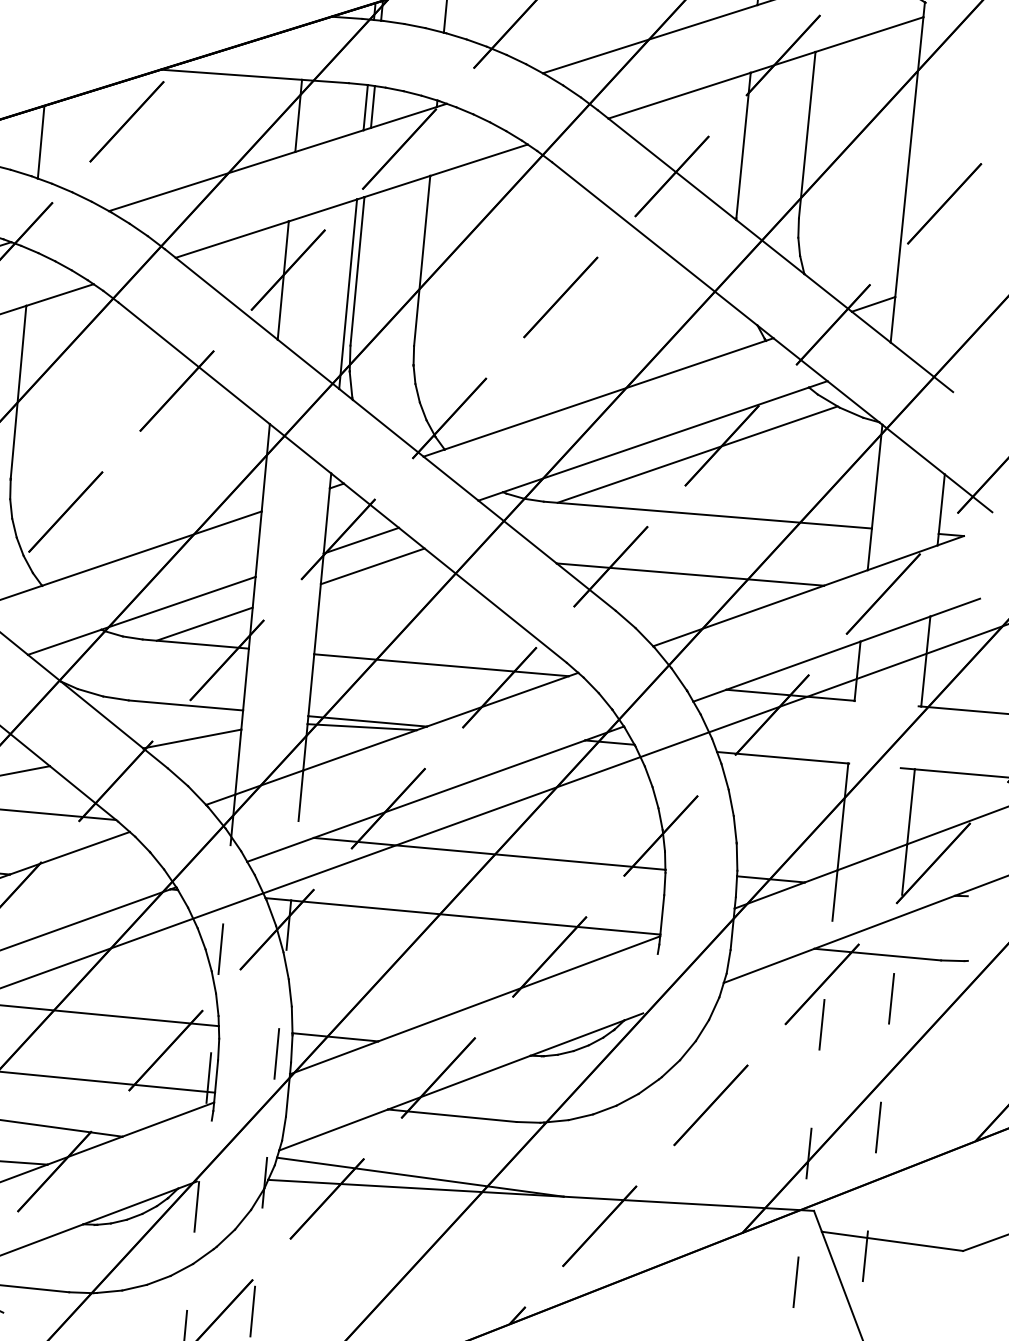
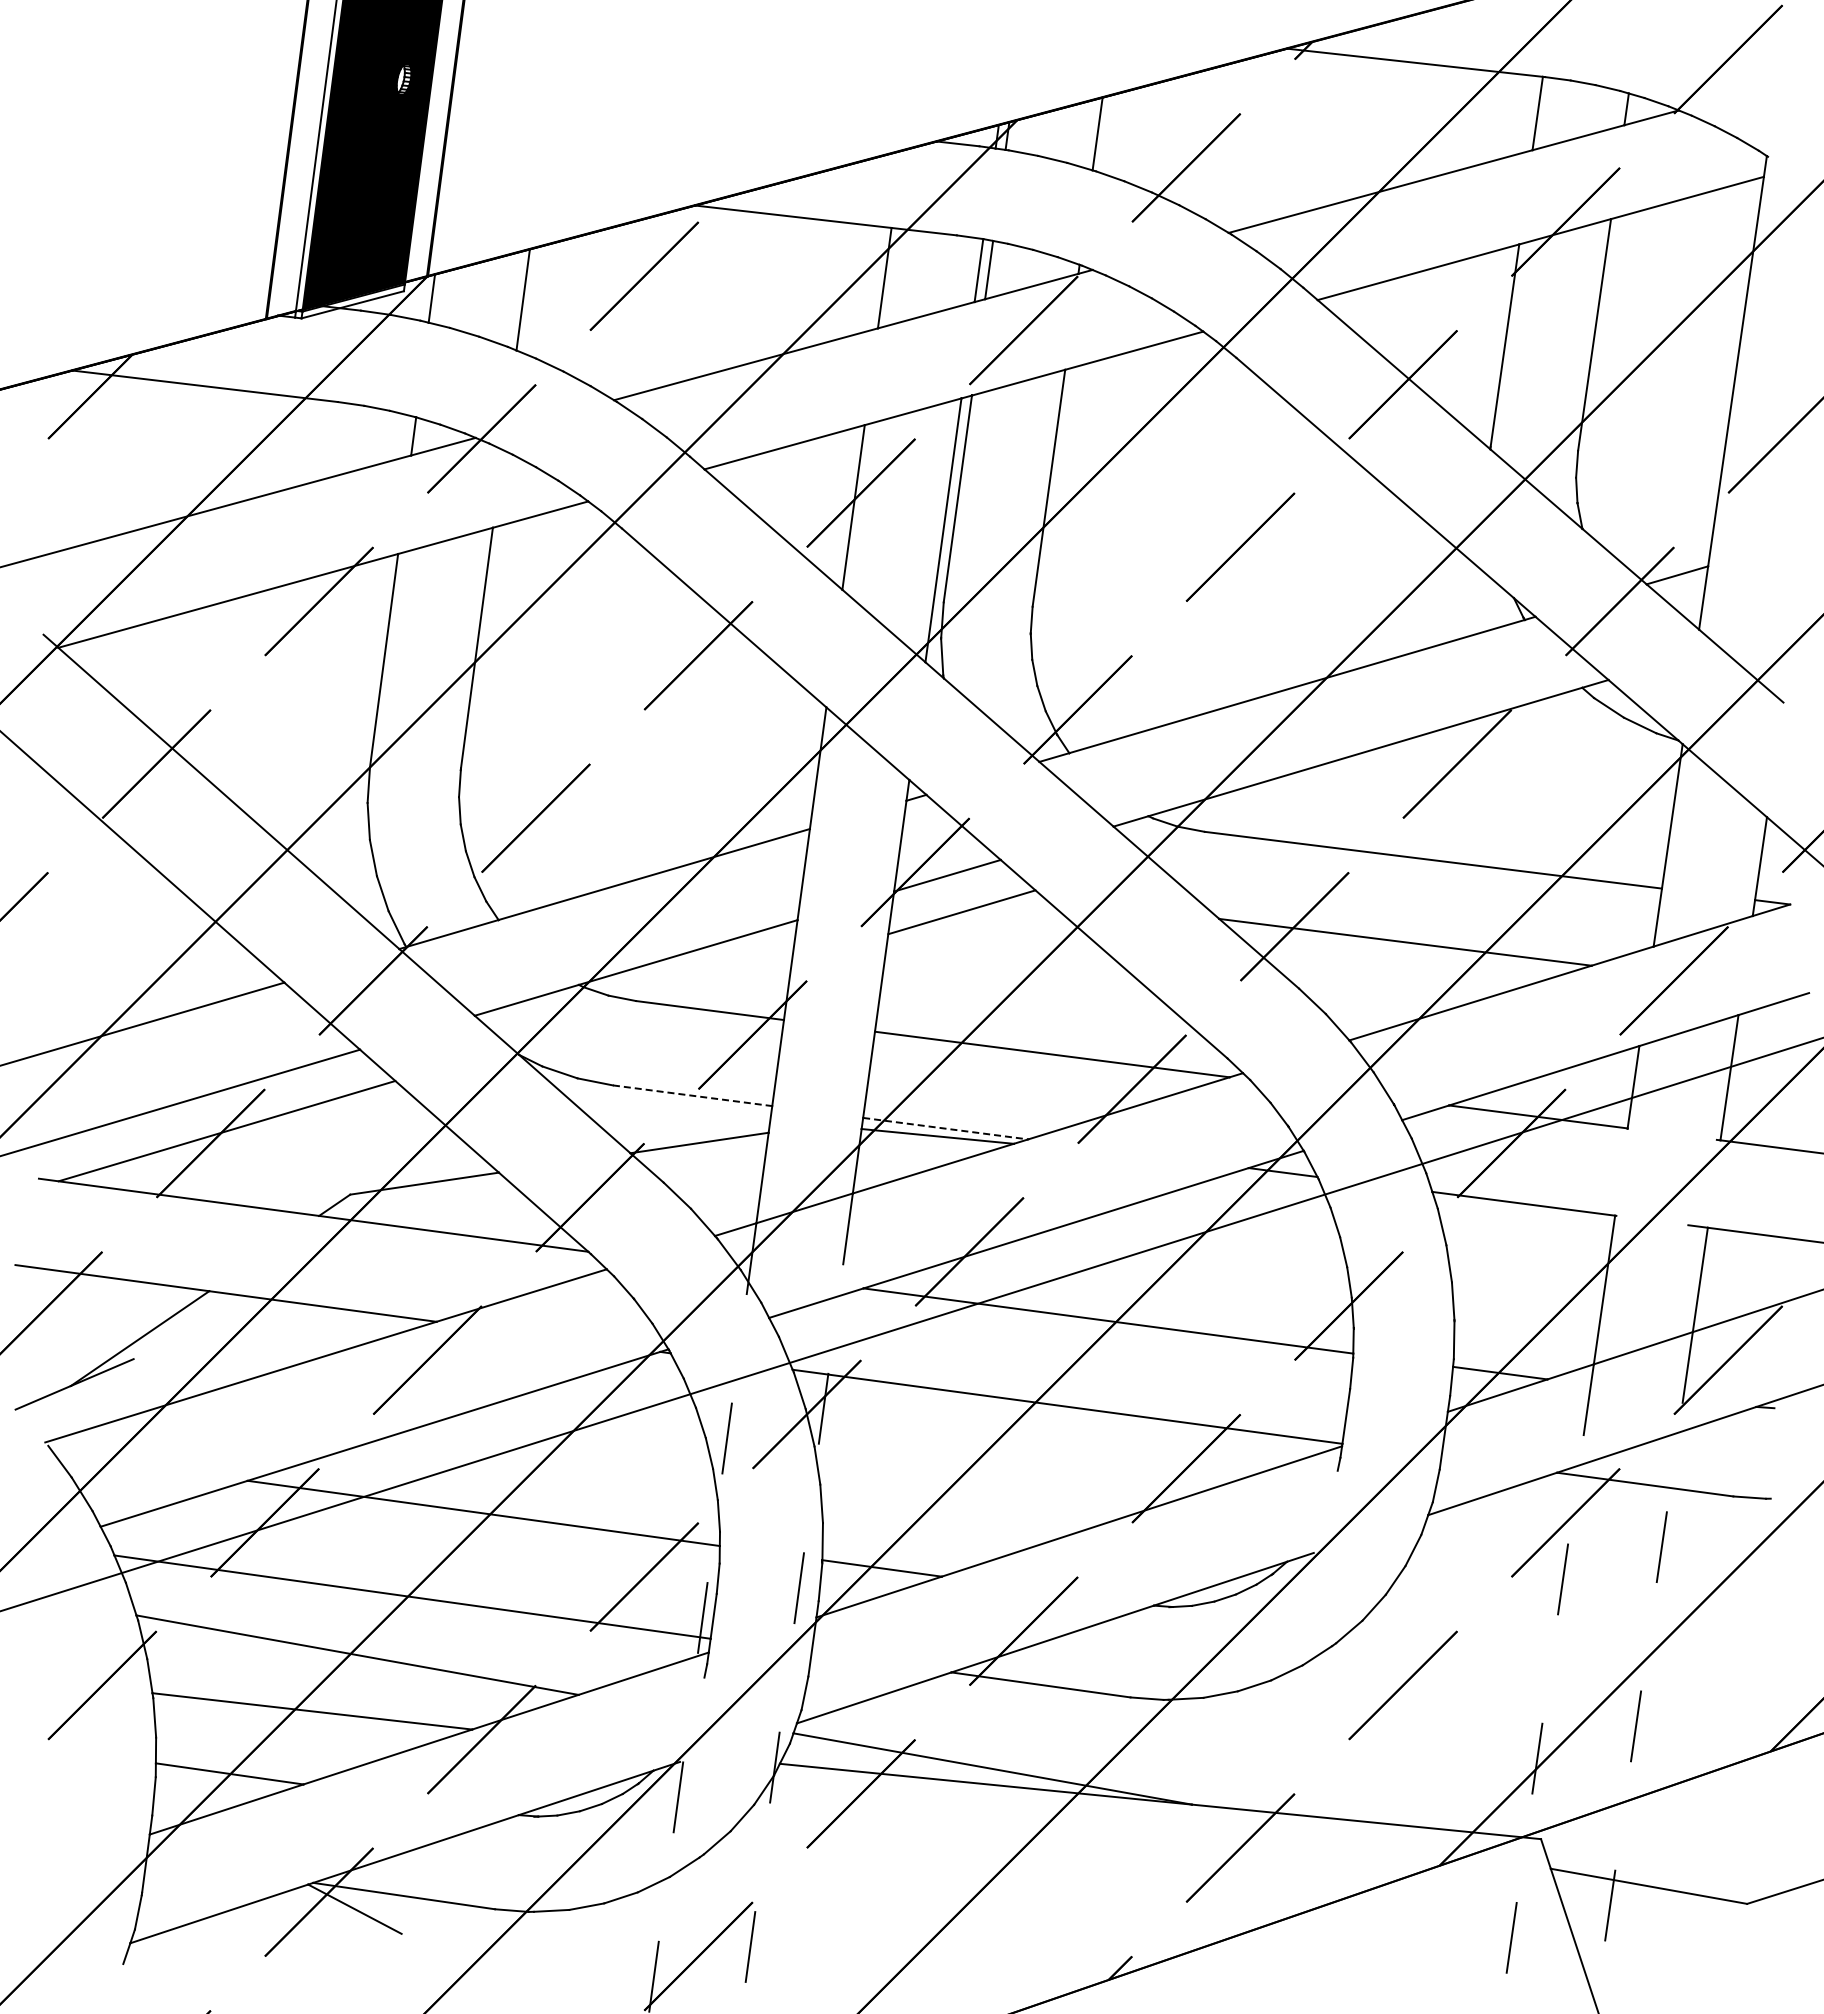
line: (697, 454) -> (1422, 774), removed
line: (204, 623) -> (723, 982), removed
line: (186, 705) -> (693, 1095), solid -> dashed
line: (368, 721) -> (946, 1128), solid -> dashed

